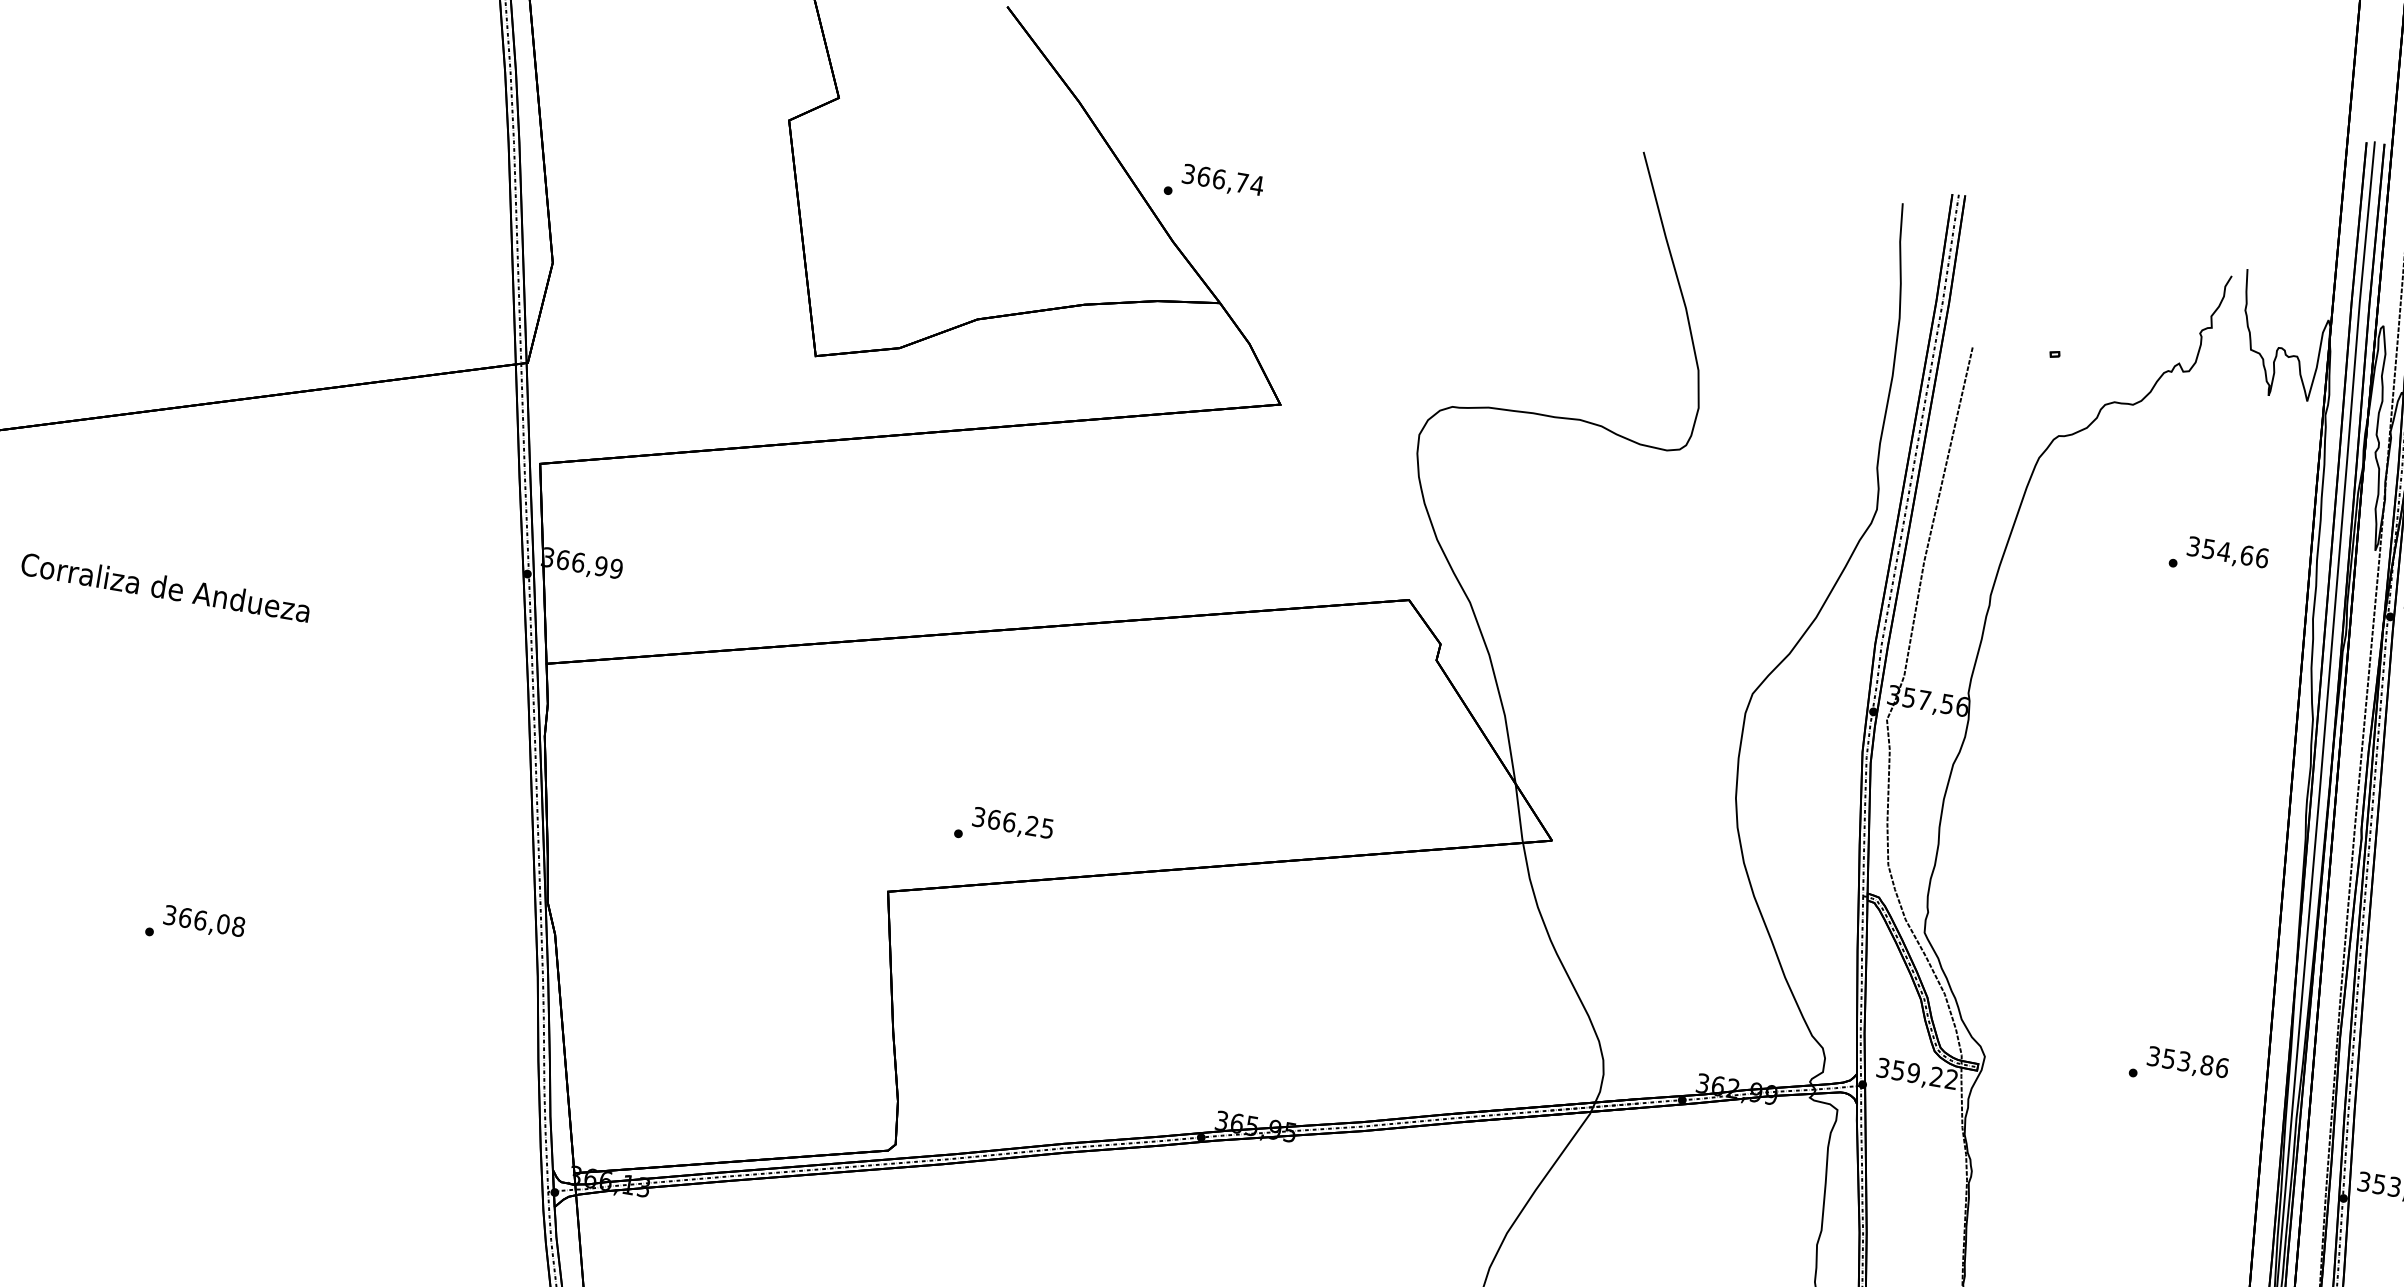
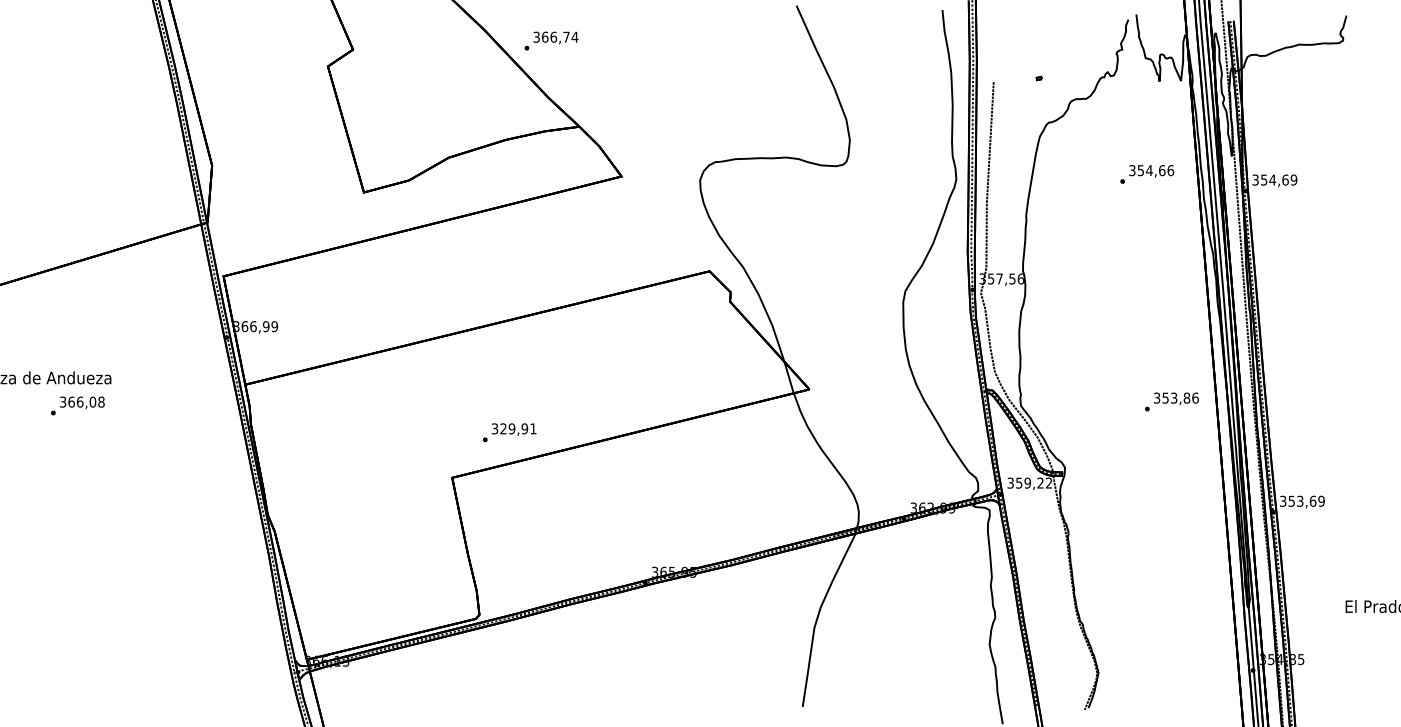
text: (1214, 184) -> (551, 40), moved
text: (1021, 823) -> (518, 428), 366,25 -> 329,91
text: (194, 925) -> (77, 405), moved
text: (2178, 1066) -> (1171, 401), moved

